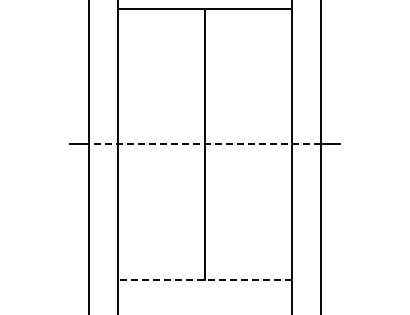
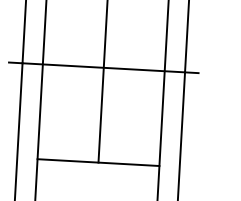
line: (204, 144) -> (103, 67), dashed -> solid
line: (204, 279) -> (98, 162), dashed -> solid

